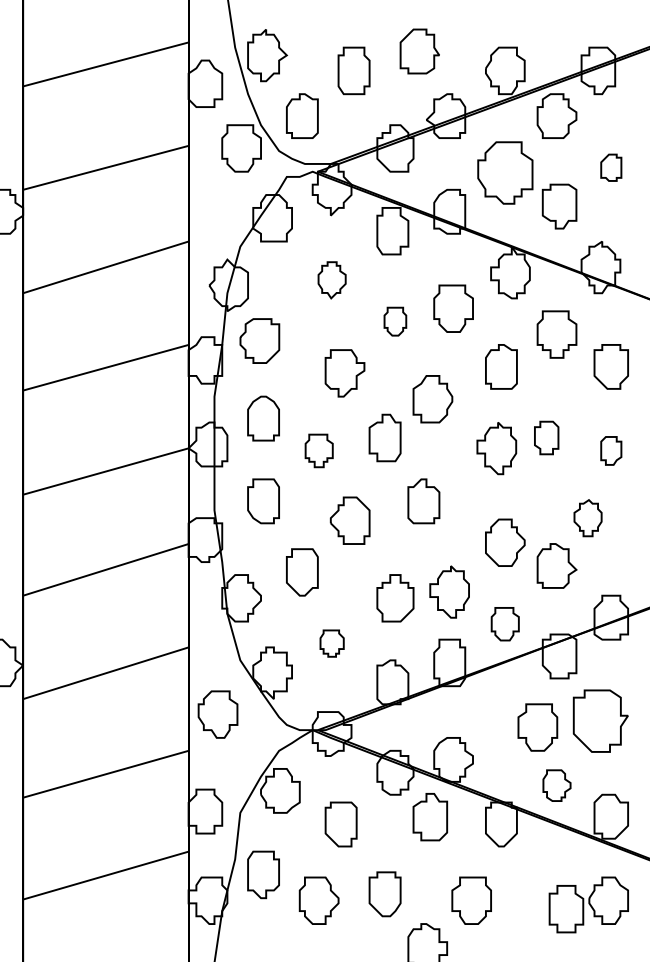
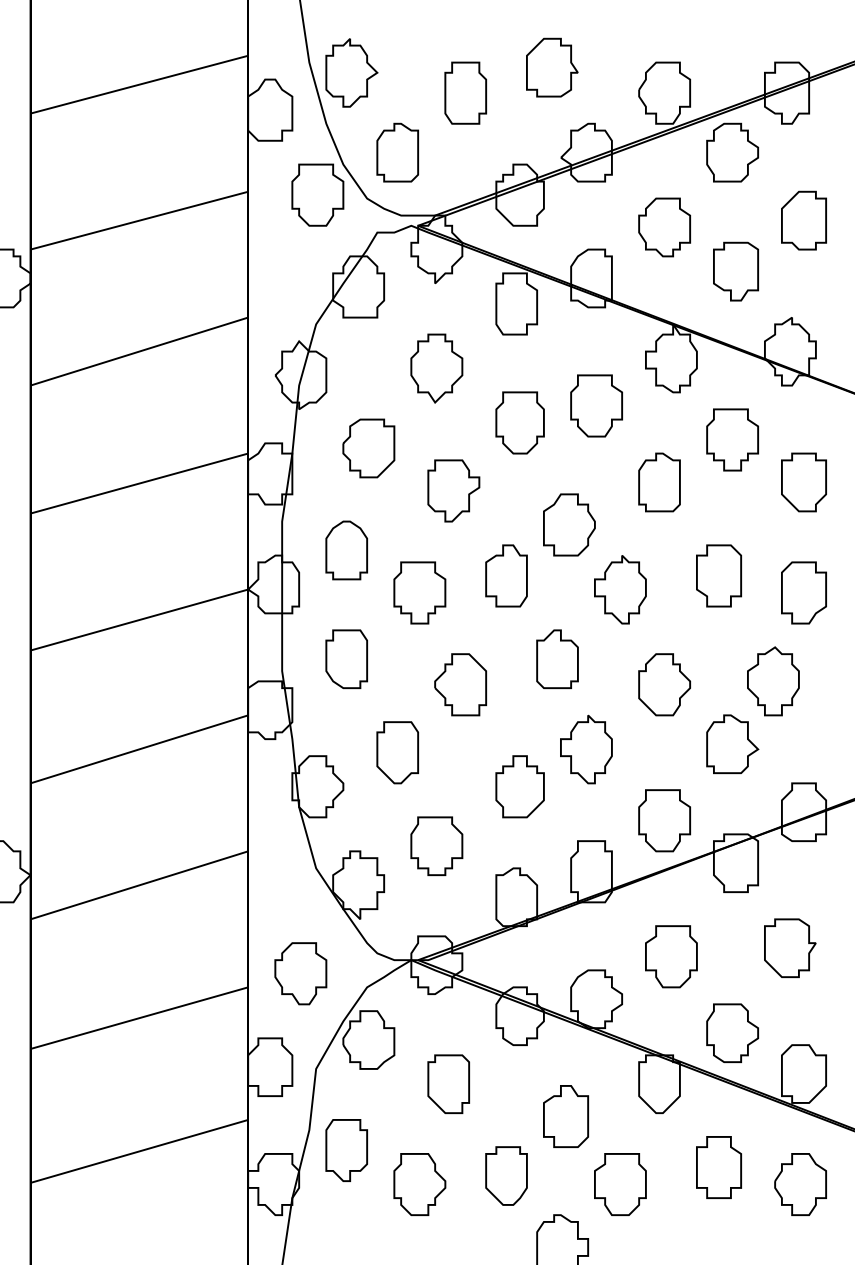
part: (610, 167) -> (803, 220), size x1.67
part: (505, 173) -> (664, 227), size x0.71
part: (331, 280) -> (436, 368), size x1.43
part: (394, 321) -> (519, 422), size x1.67
part: (259, 341) -> (368, 448), moved
part: (546, 437) -> (718, 575), size x1.43
part: (496, 448) -> (620, 589), moved
part: (318, 450) -> (419, 592), size x1.43
part: (610, 450) -> (803, 592), size x1.67
part: (588, 518) -> (773, 681), size x1.43
part: (505, 542) -> (664, 684), moved
part: (449, 592) -> (586, 749), moved
part: (505, 623) -> (664, 820), size x1.43
part: (331, 643) -> (436, 846), size x1.67
part: (217, 714) -> (300, 973), moved
part: (601, 720) -> (790, 947), size x0.71
part: (537, 727) -> (671, 956), moved
part: (556, 785) -> (732, 1032), size x1.43
part: (429, 817) -> (565, 1116), moved
part: (566, 909) -> (718, 1167), moved

